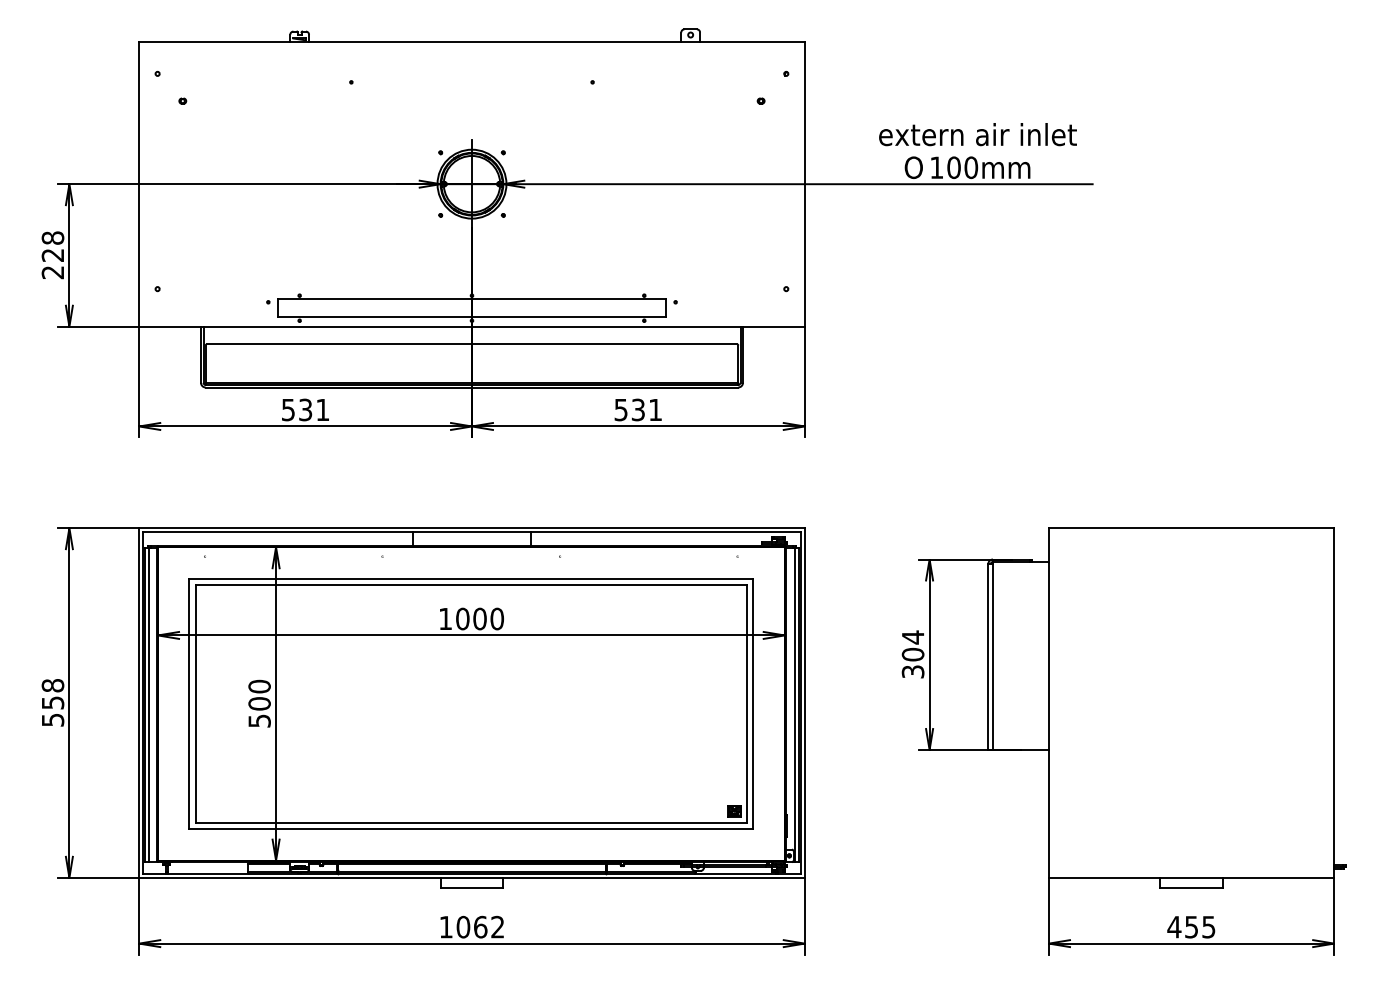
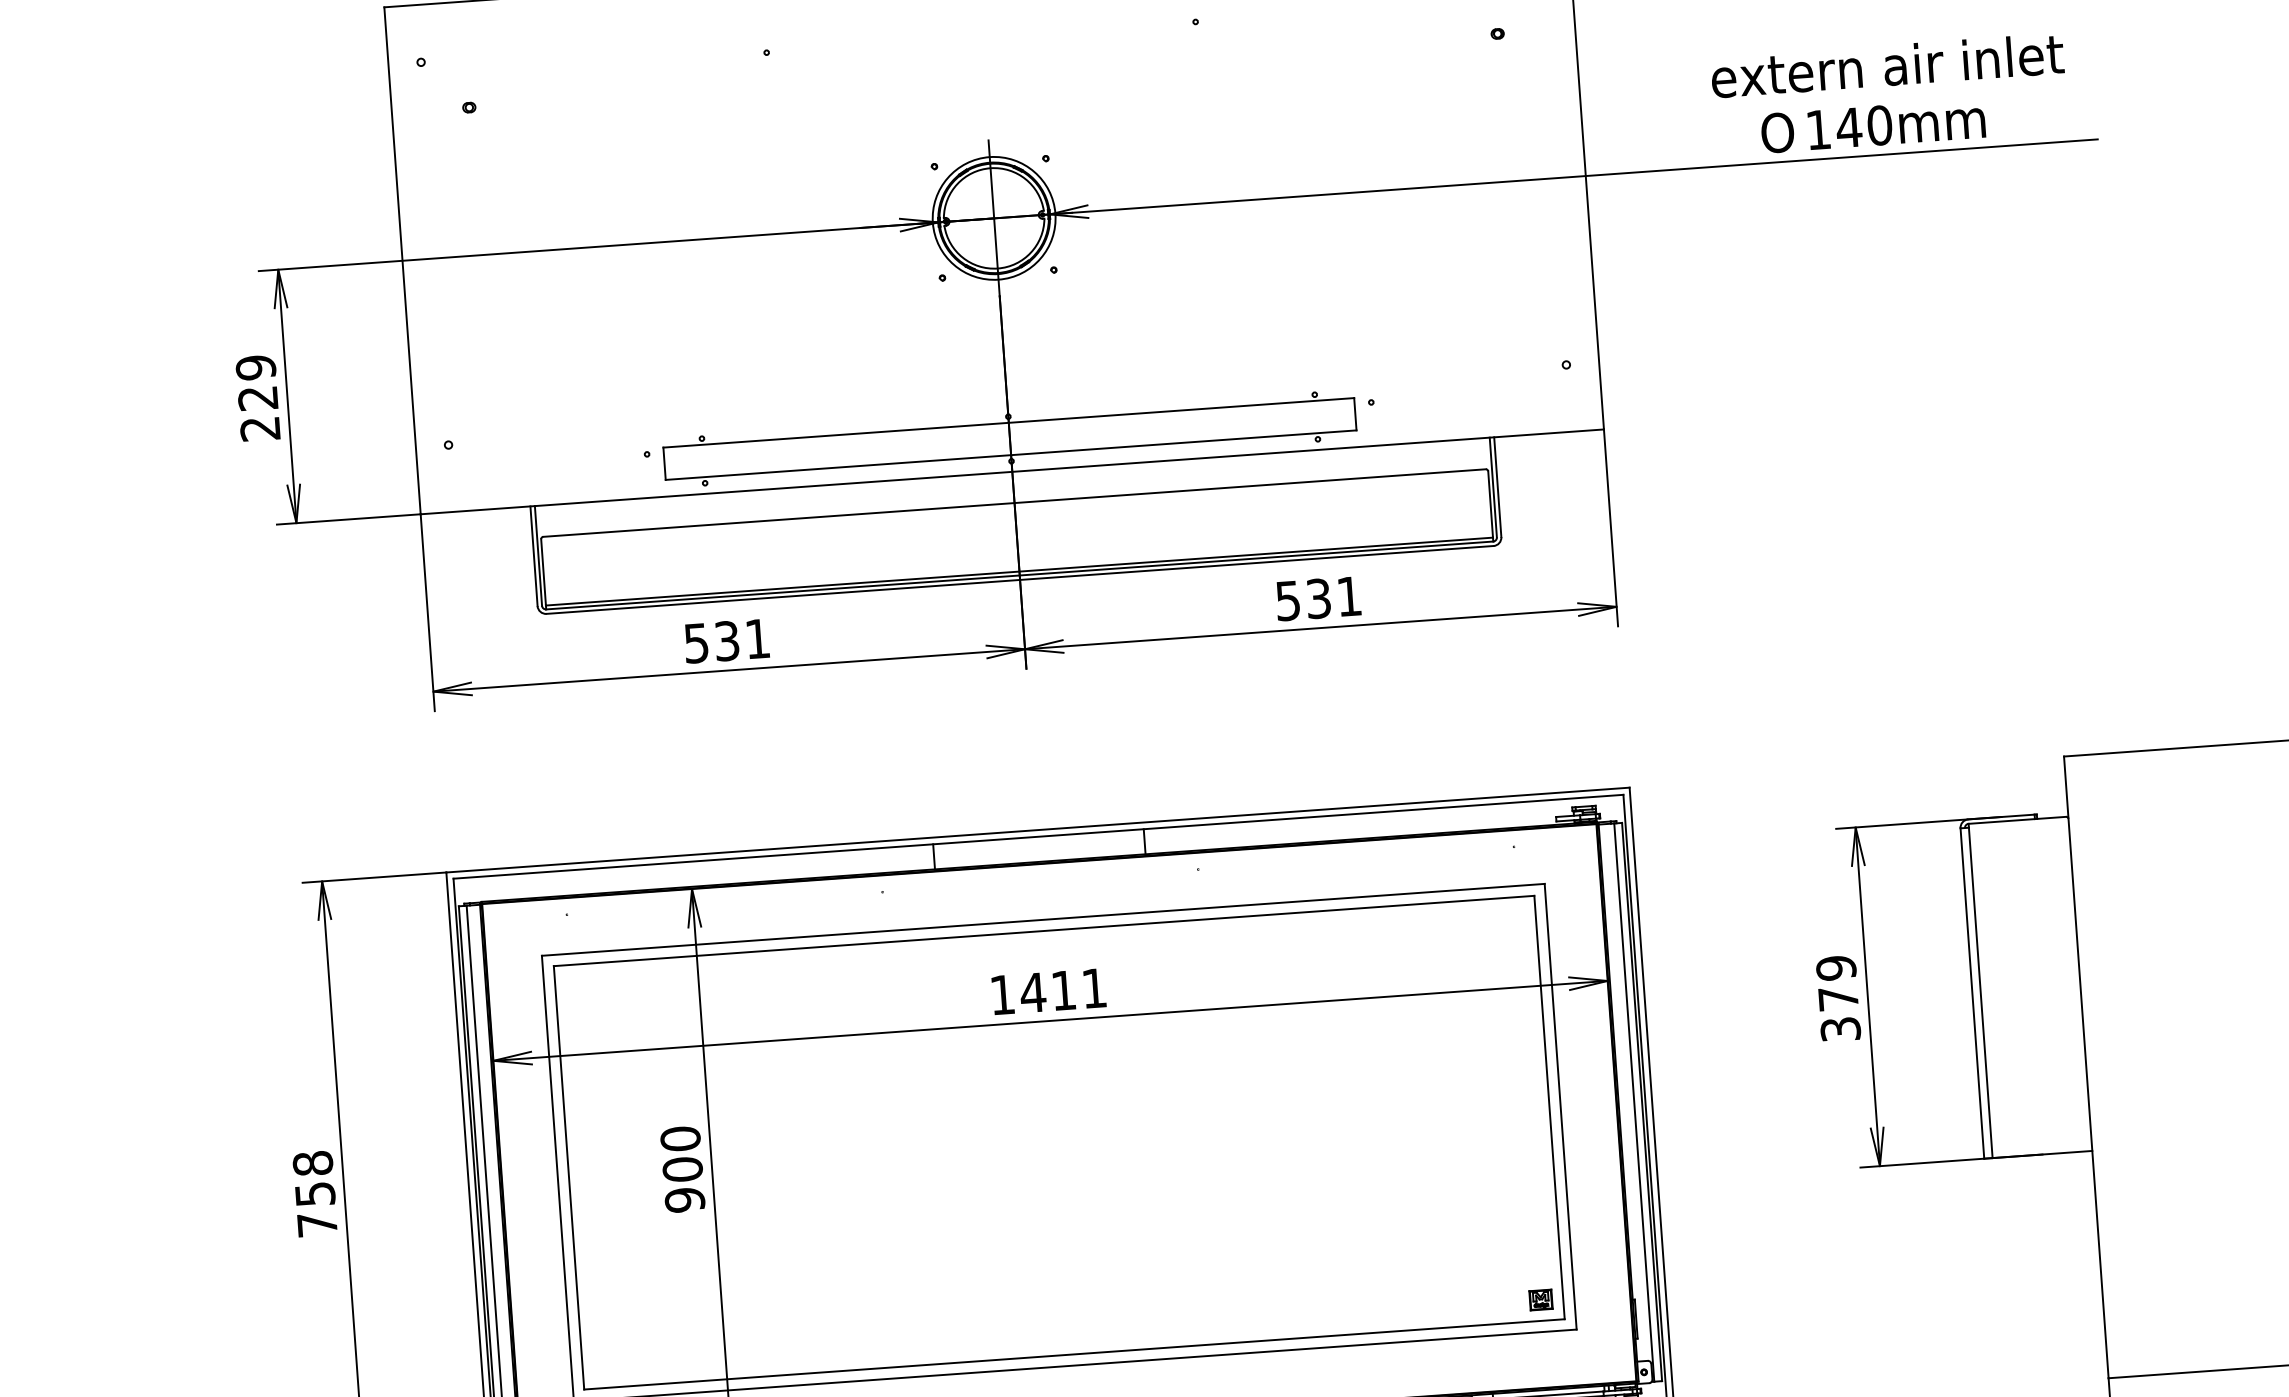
text: (953, 167) -> (1848, 127), 100mm -> 140mm
text: (52, 237) -> (255, 366), 228 -> 229
text: (479, 618) -> (1062, 989), 1000 -> 1411
text: (912, 645) -> (1836, 982), 304 -> 379
text: (53, 719) -> (318, 1223), 558 -> 758
text: (259, 720) -> (684, 1199), 500 -> 900

